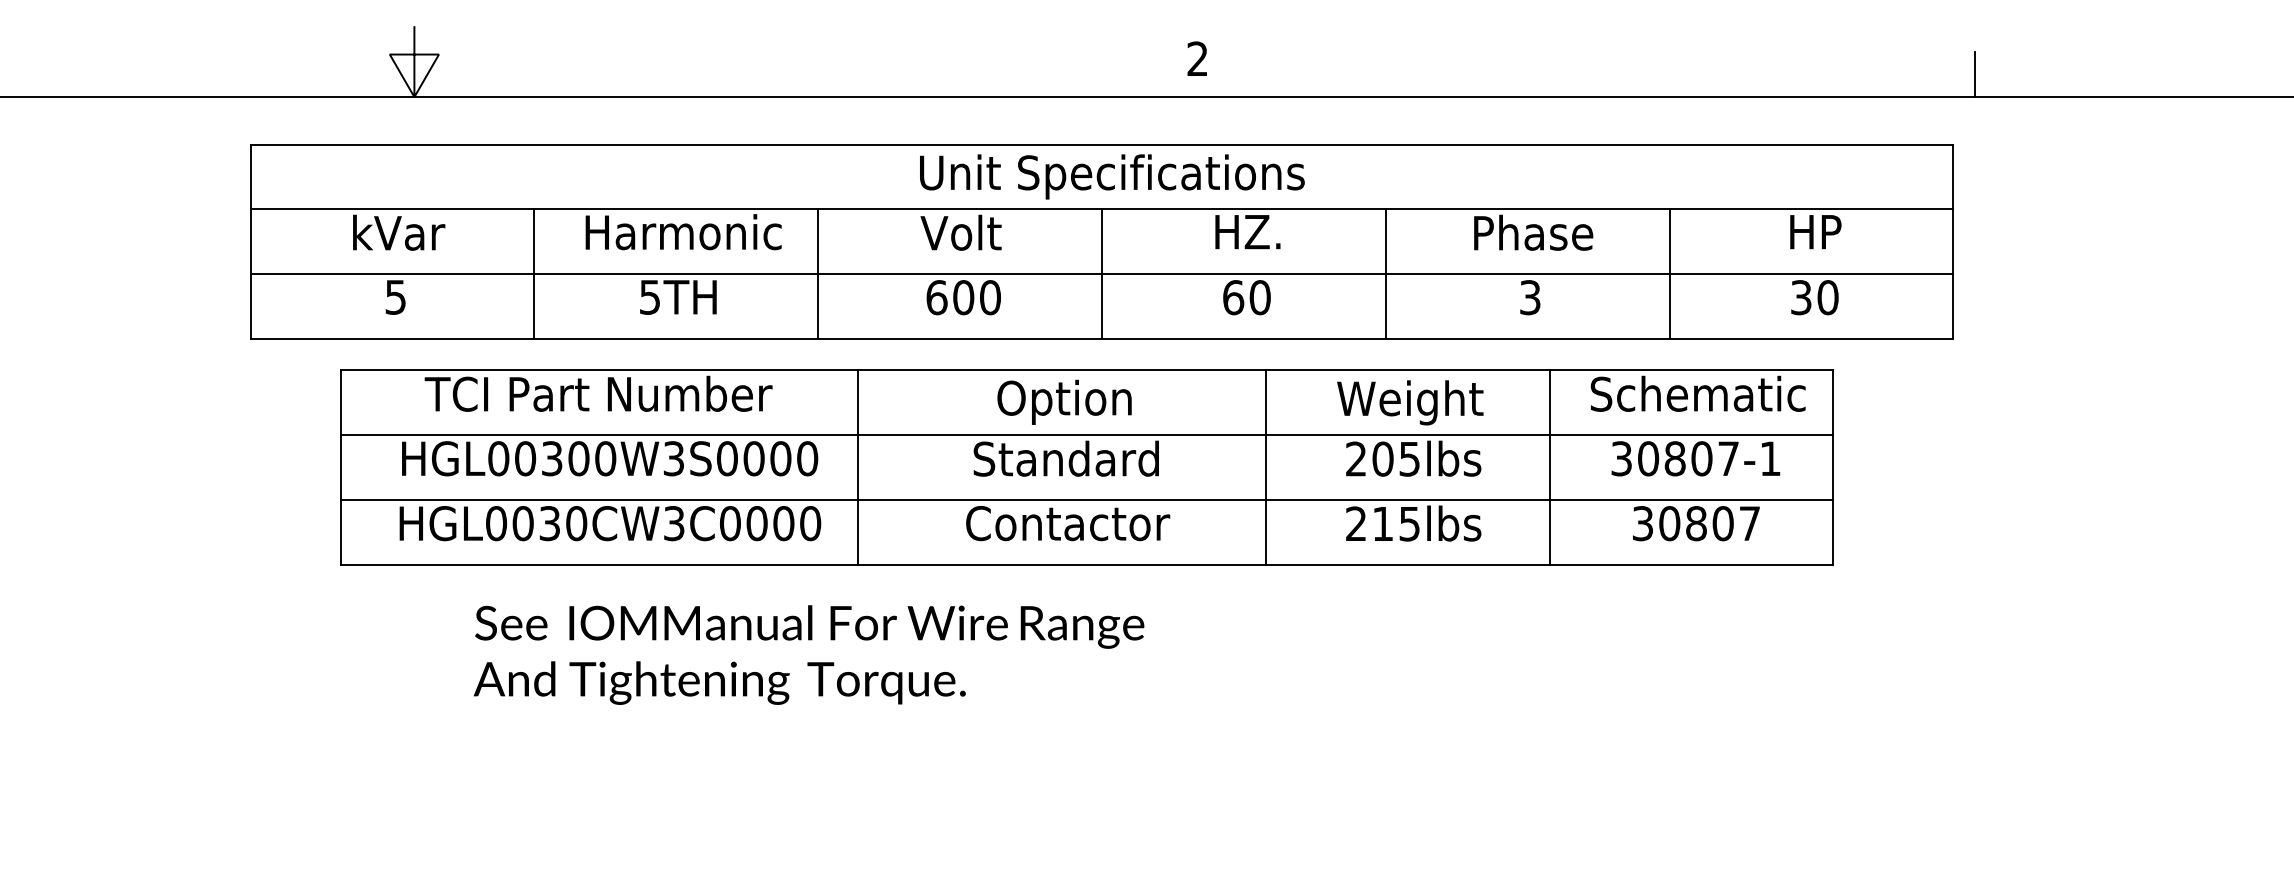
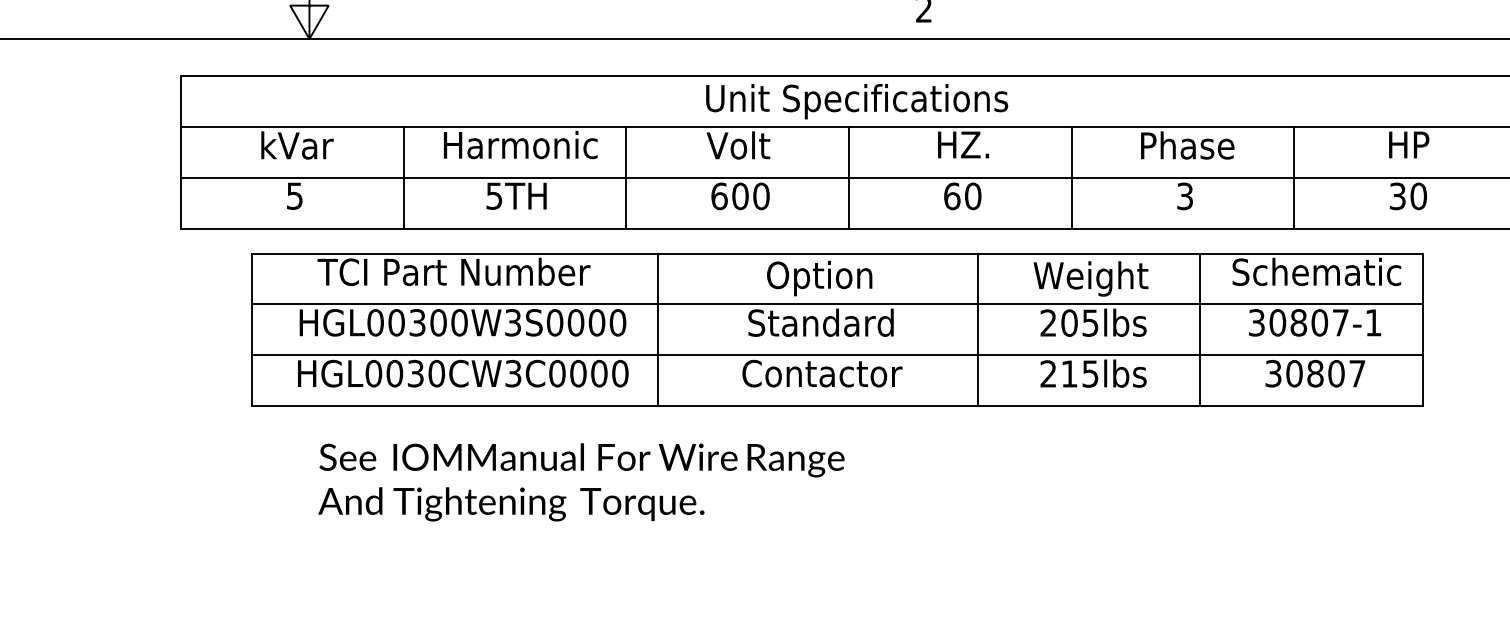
text: (808, 654) -> (581, 481), moved

